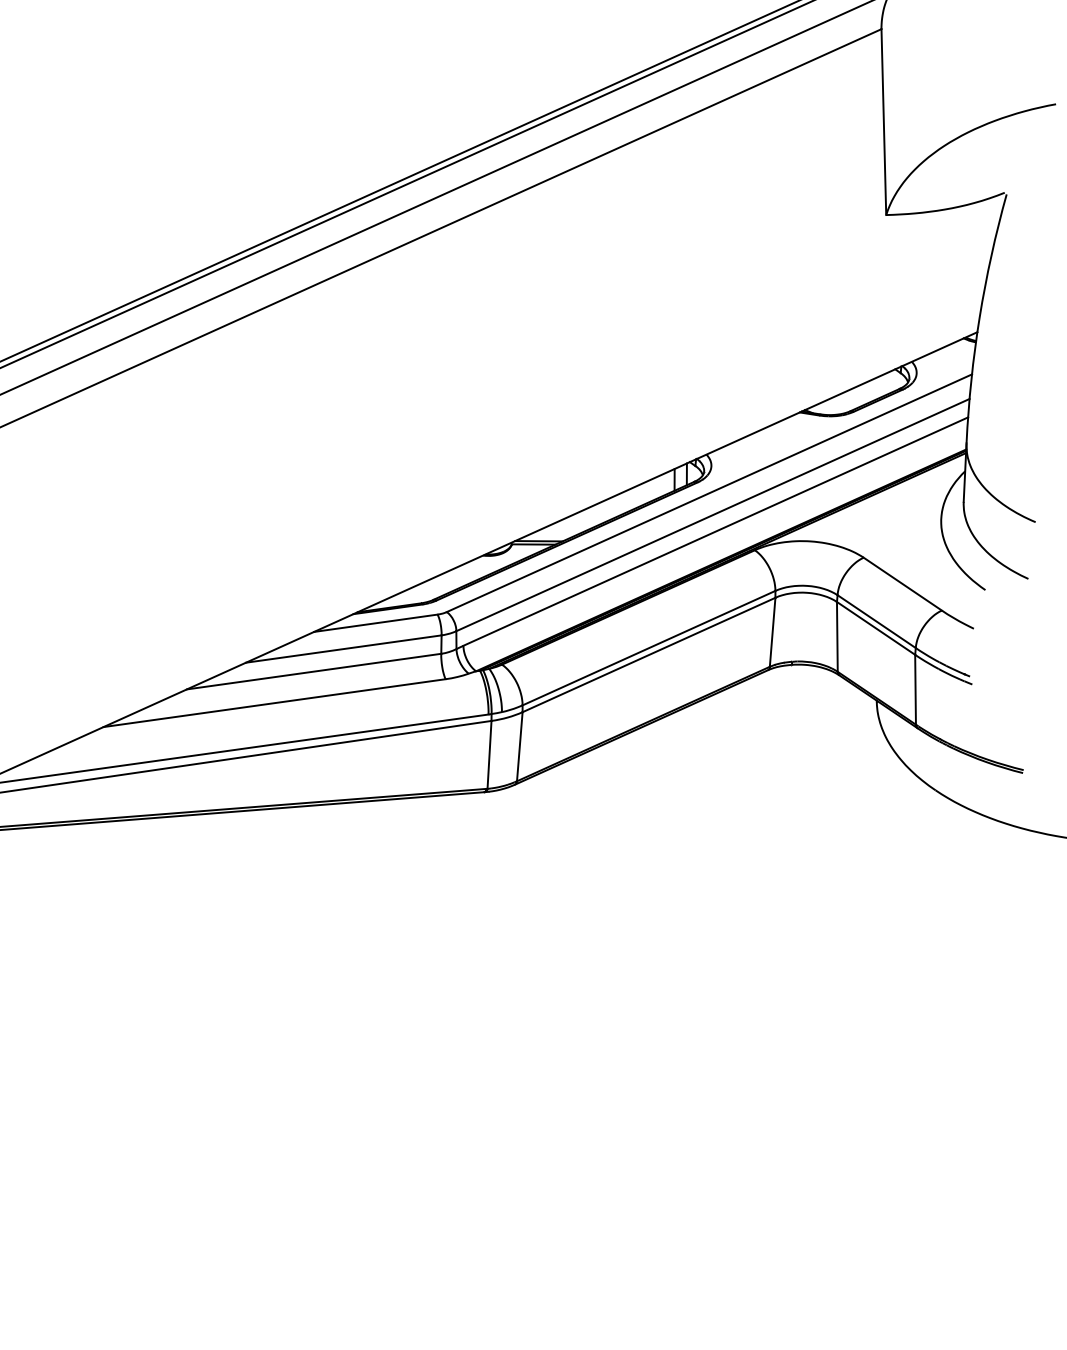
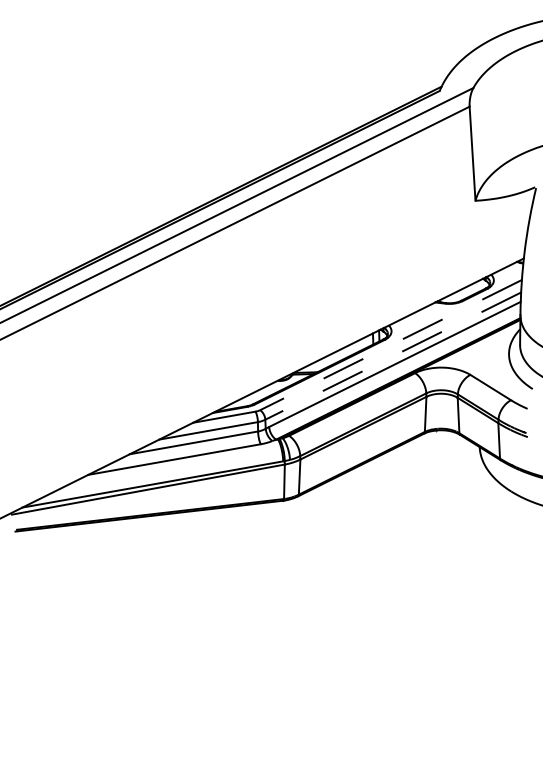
line: (708, 493) -> (390, 345), solid -> dashed
line: (713, 515) -> (393, 356), solid -> dashed

